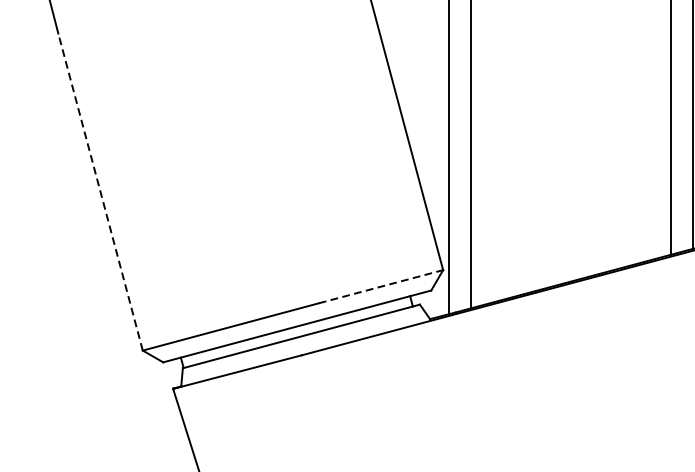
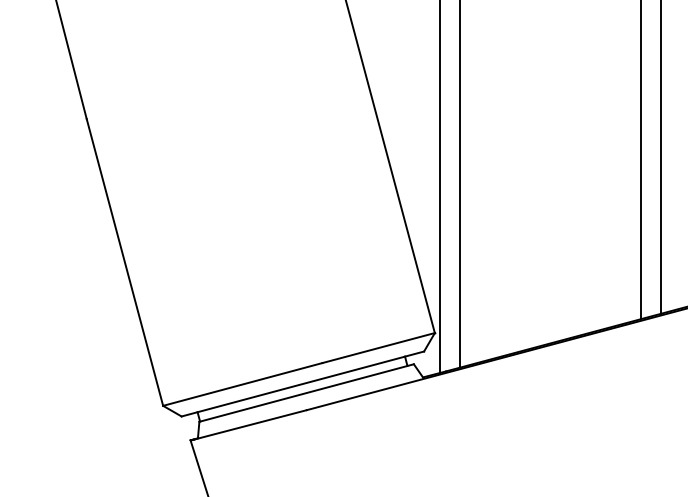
line: (100, 191) -> (124, 261), dashed -> solid
line: (381, 286) -> (379, 347), dashed -> solid

